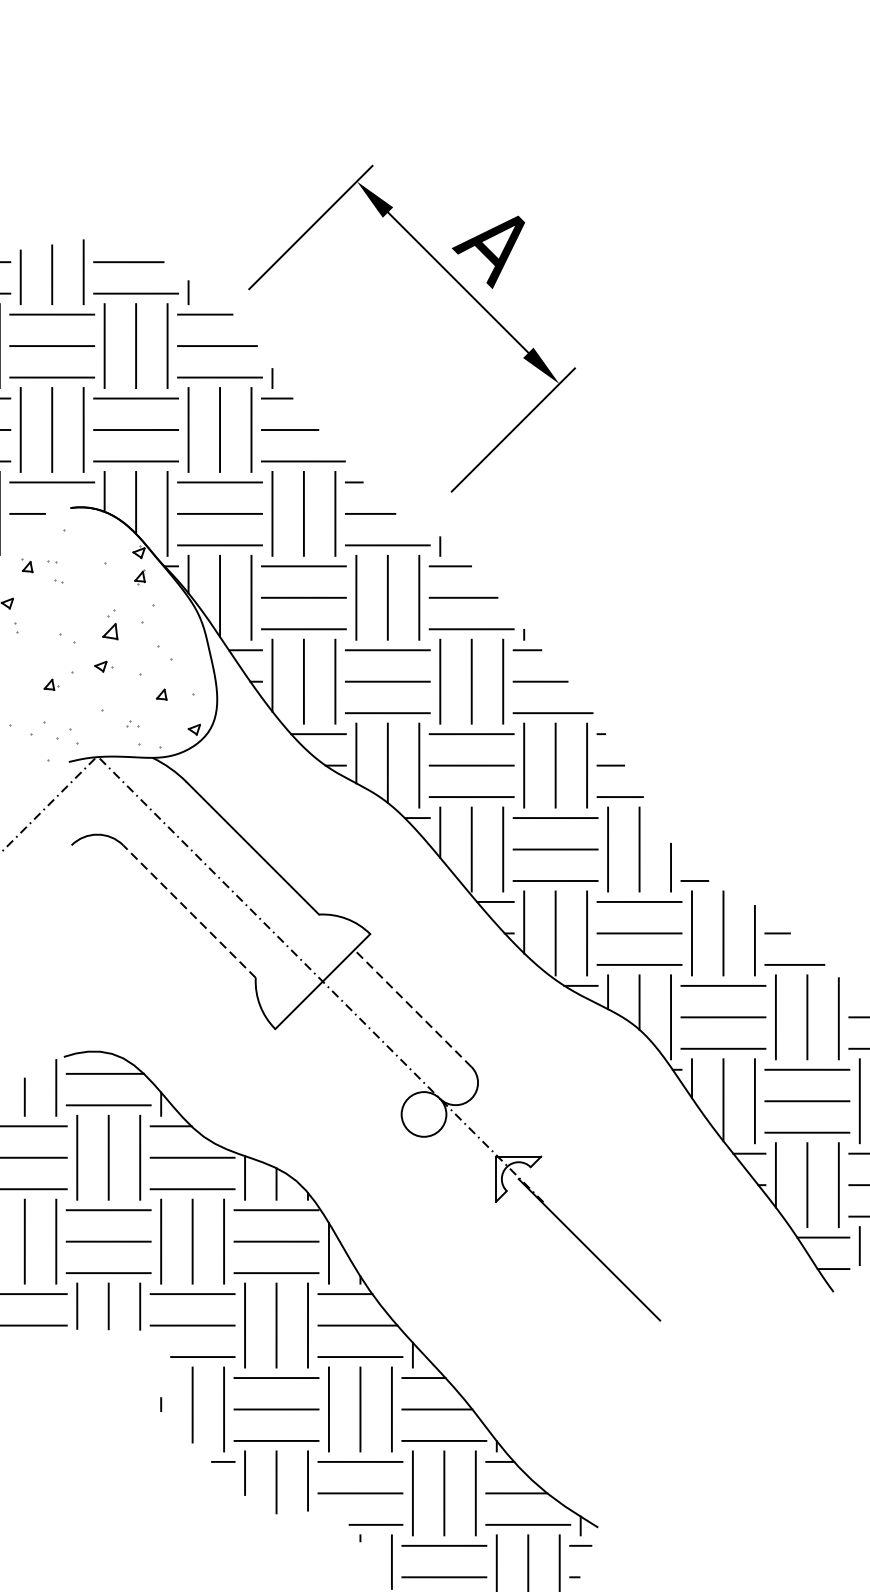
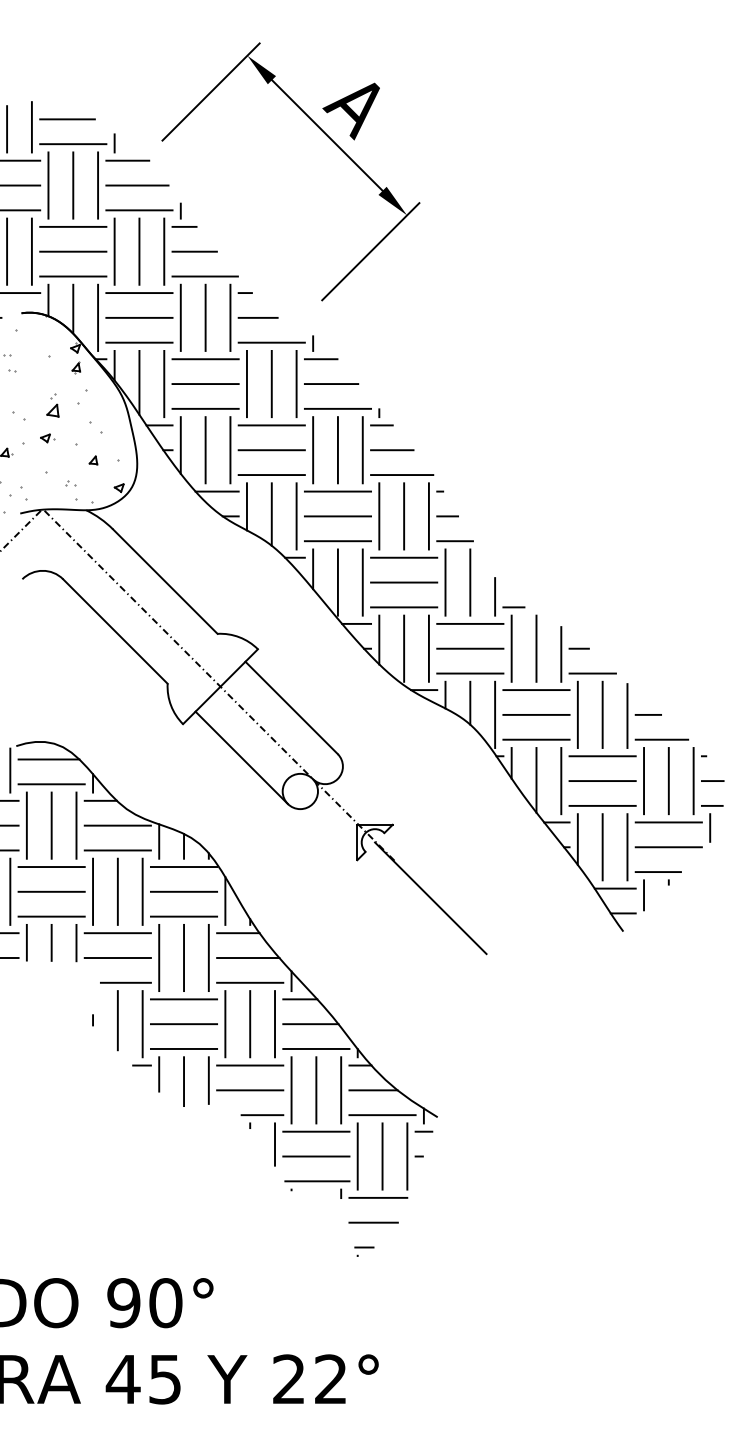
line: (189, 911) -> (115, 631), dashed -> solid
line: (412, 1007) -> (291, 707), dashed -> solid
line: (349, 1071) -> (241, 757), added

